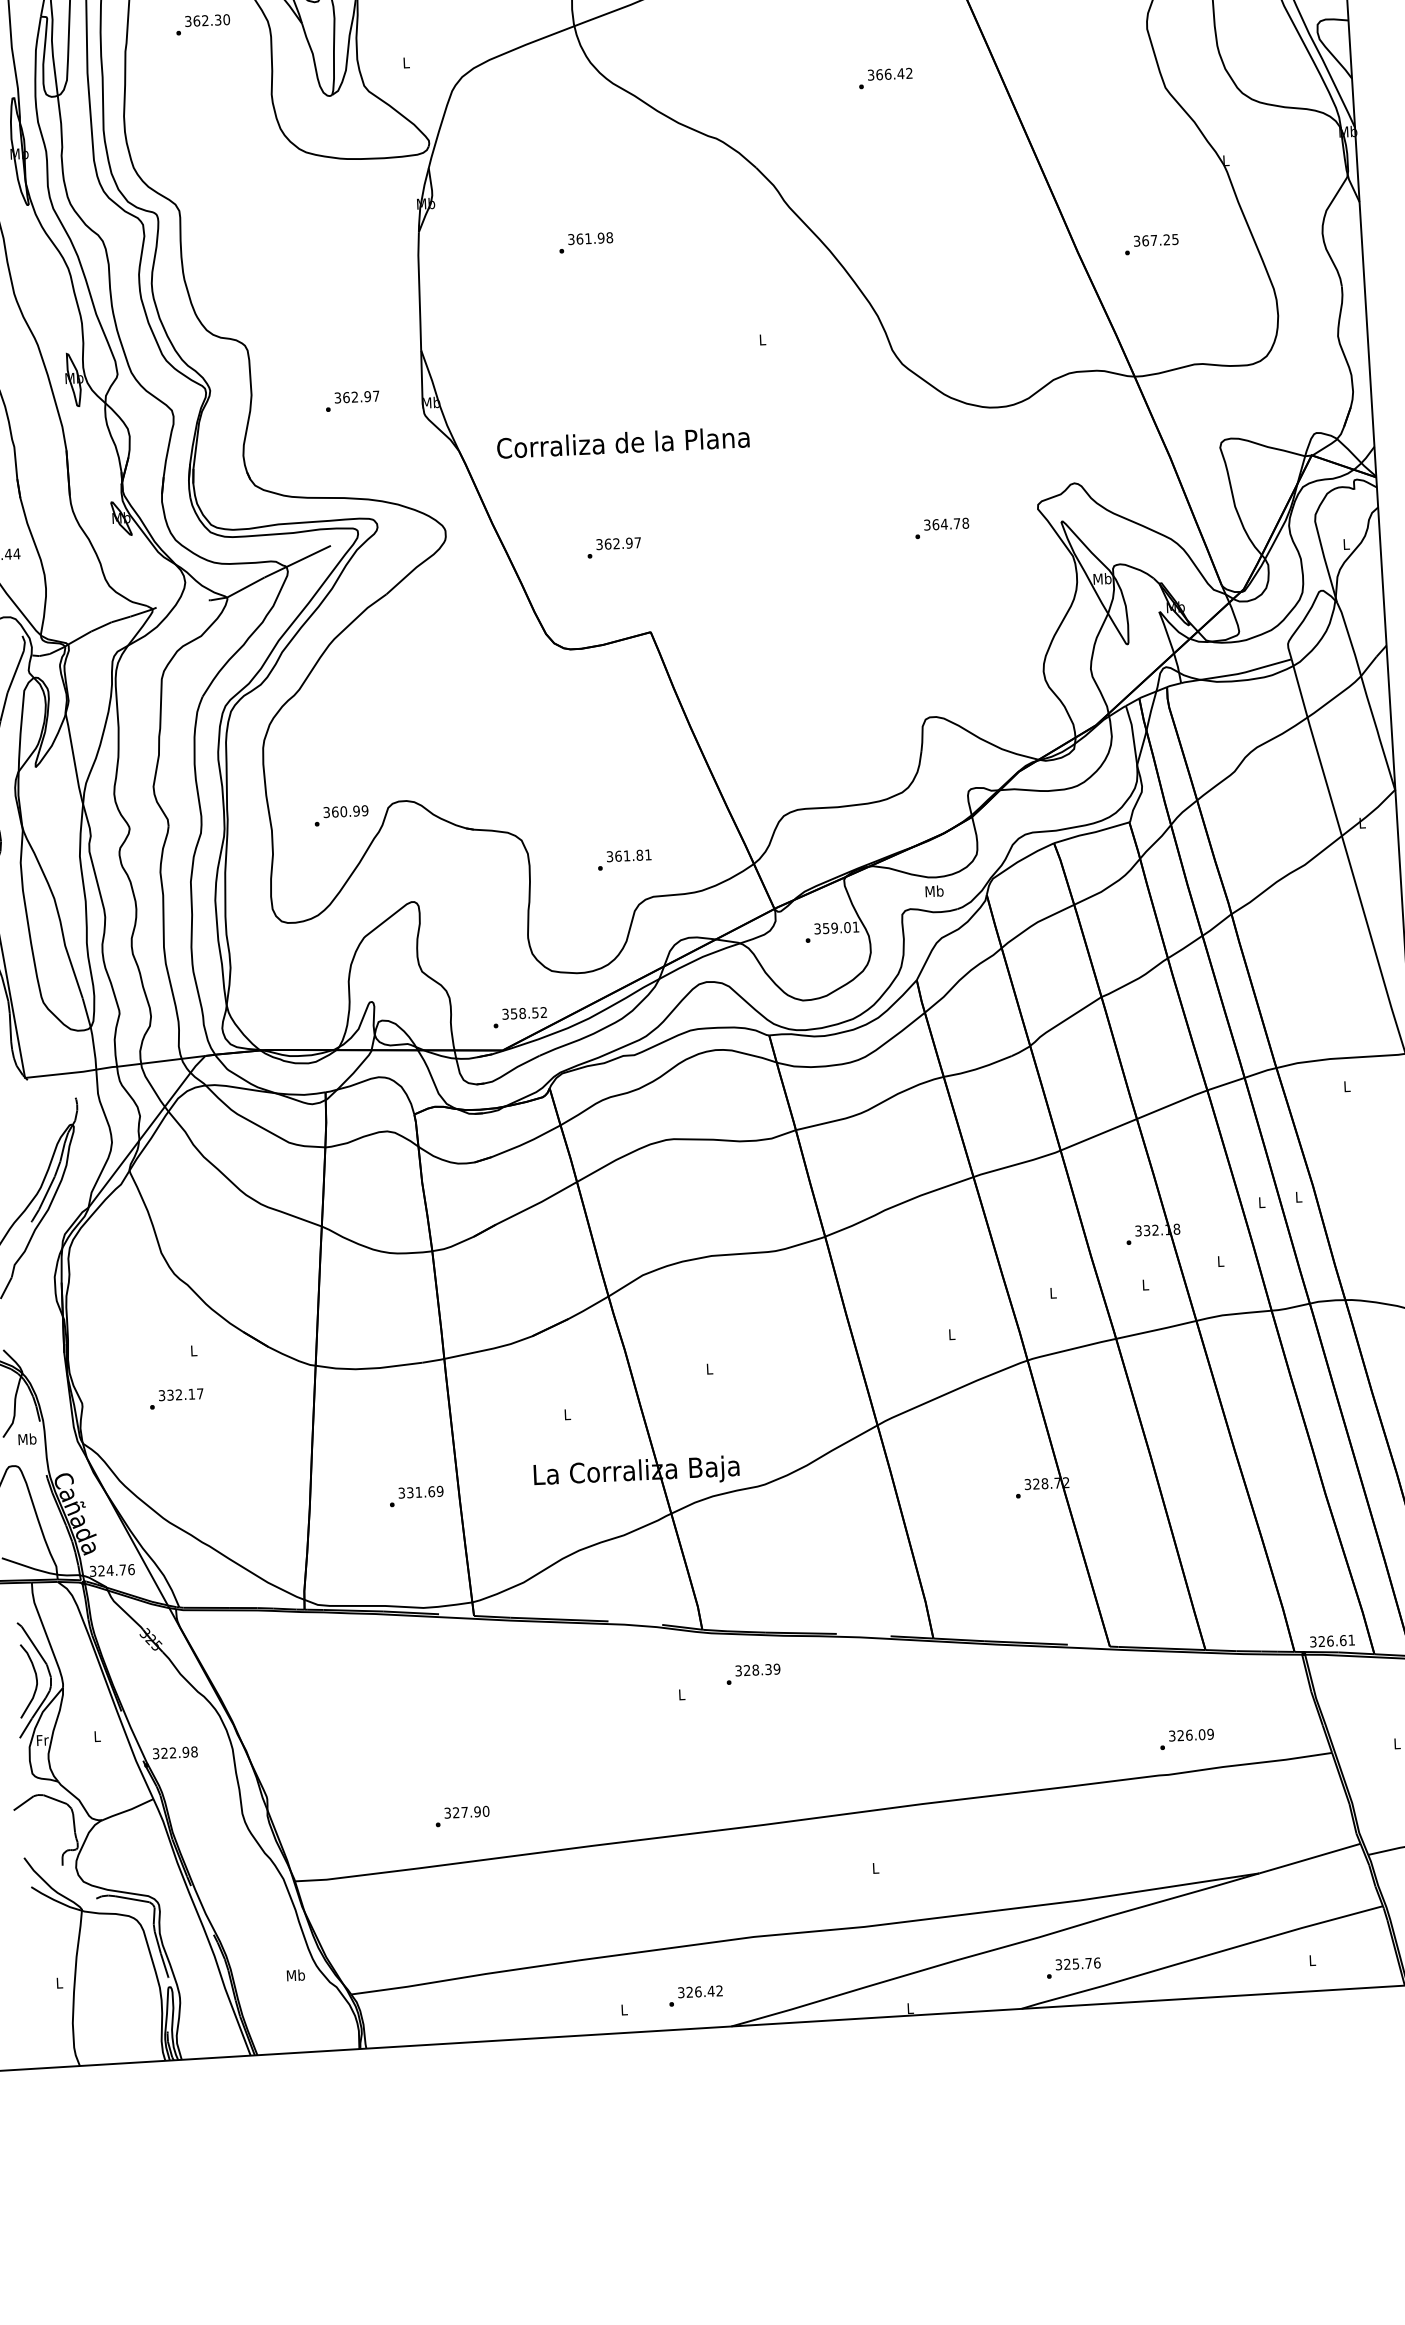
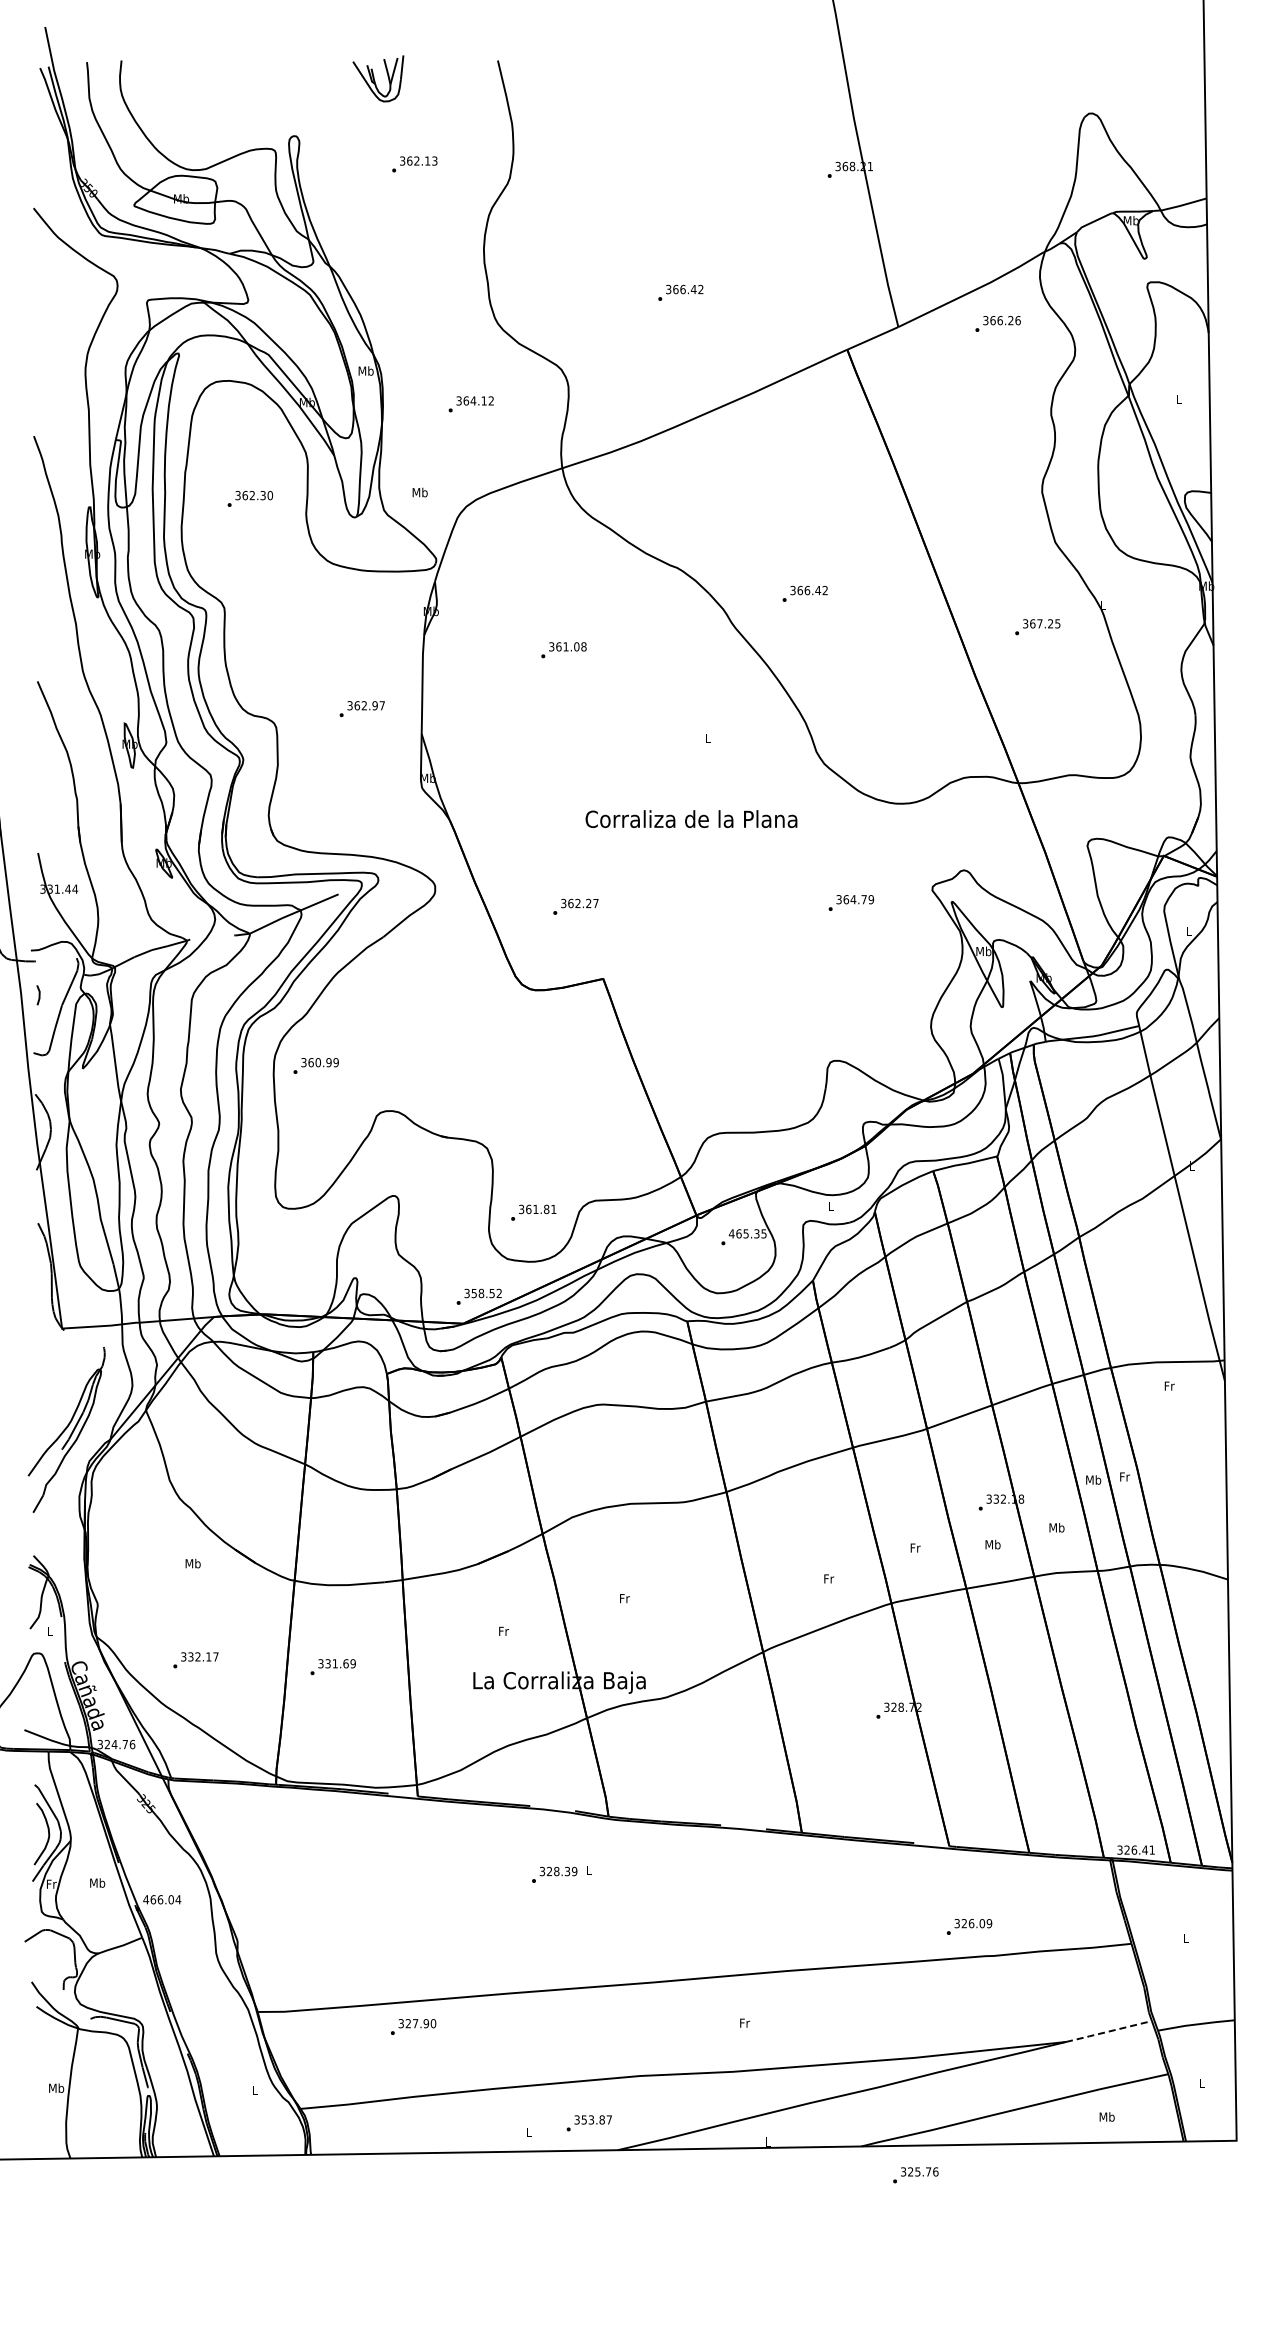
text: (203, 24) -> (250, 498), moved
text: (405, 62) -> (419, 492), L -> Mb
text: (884, 78) -> (804, 593), moved
text: (600, 237) -> (576, 646), 361.98 -> 361.08
text: (1151, 244) -> (1037, 627), moved
text: (351, 401) -> (361, 709), moved
text: (623, 441) -> (691, 818), moved
text: (965, 523) -> (871, 899), 364.78 -> 364.79
text: (629, 543) -> (588, 903), 362.97 -> 362.27
text: (340, 815) -> (315, 1065), moved
text: (624, 859) -> (533, 1212), moved
text: (933, 890) -> (830, 1206), Mb -> L
text: (836, 927) -> (747, 1233), 359.01 -> 465.35
text: (1347, 1085) -> (1169, 1385), L -> Fr
text: (1299, 1196) -> (1125, 1476), L -> Fr
text: (1261, 1201) -> (1093, 1479), L -> Mb
text: (1220, 1261) -> (1056, 1527), L -> Mb
text: (1144, 1284) -> (992, 1544), L -> Mb
text: (1053, 1292) -> (915, 1547), L -> Fr
text: (952, 1334) -> (829, 1578), L -> Fr
text: (193, 1350) -> (192, 1563), L -> Mb
text: (709, 1369) -> (624, 1598), L -> Fr
text: (176, 1399) -> (195, 1660), moved
text: (568, 1413) -> (504, 1630), L -> Fr
text: (26, 1439) -> (49, 1631), Mb -> L
text: (415, 1496) -> (332, 1667), moved
text: (1342, 1639) -> (1144, 1849), 326.61 -> 326.41
text: (753, 1673) -> (554, 1874), moved
text: (97, 1735) -> (97, 1882), L -> Mb
text: (1186, 1738) -> (969, 1926), moved
text: (175, 1752) -> (162, 1899), 322.98 -> 466.04
text: (462, 1815) -> (413, 2026), moved
line: (1309, 1858) -> (1108, 2031), solid -> dashed
text: (876, 1867) -> (745, 2022), L -> Fr
text: (1311, 1959) -> (1106, 2116), L -> Mb
text: (1073, 1968) -> (915, 2175), moved
text: (295, 1975) -> (254, 2090), Mb -> L
text: (59, 1982) -> (56, 2087), L -> Mb
text: (704, 1991) -> (596, 2119), 326.42 -> 353.87

